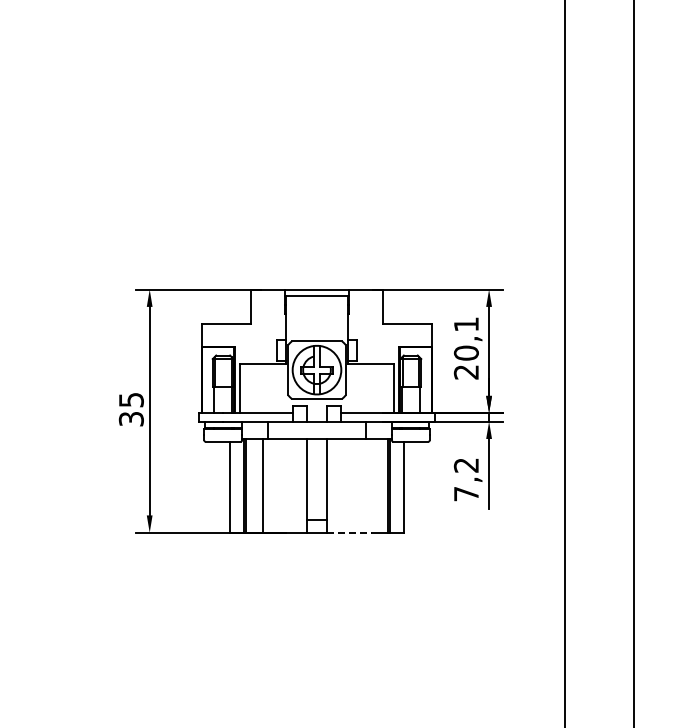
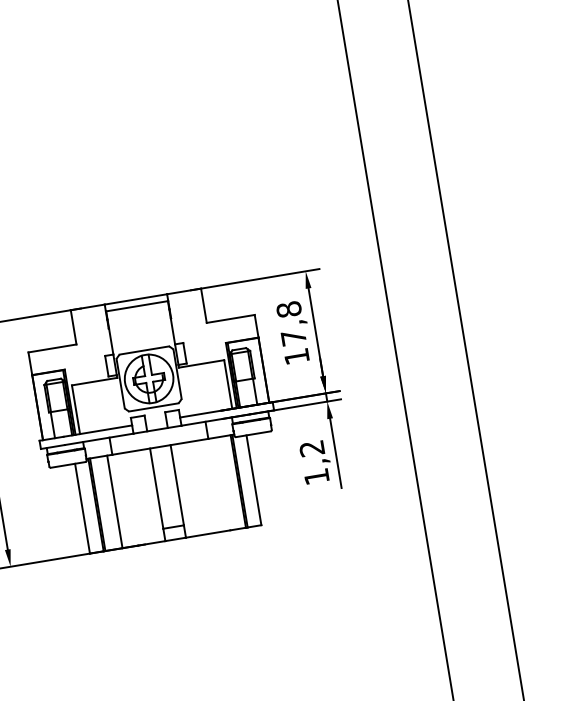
text: (465, 348) -> (292, 333), 20,1 -> 17,8
text: (466, 494) -> (316, 477), 7,2 -> 1,2
line: (350, 532) -> (208, 533), dashed -> solid

